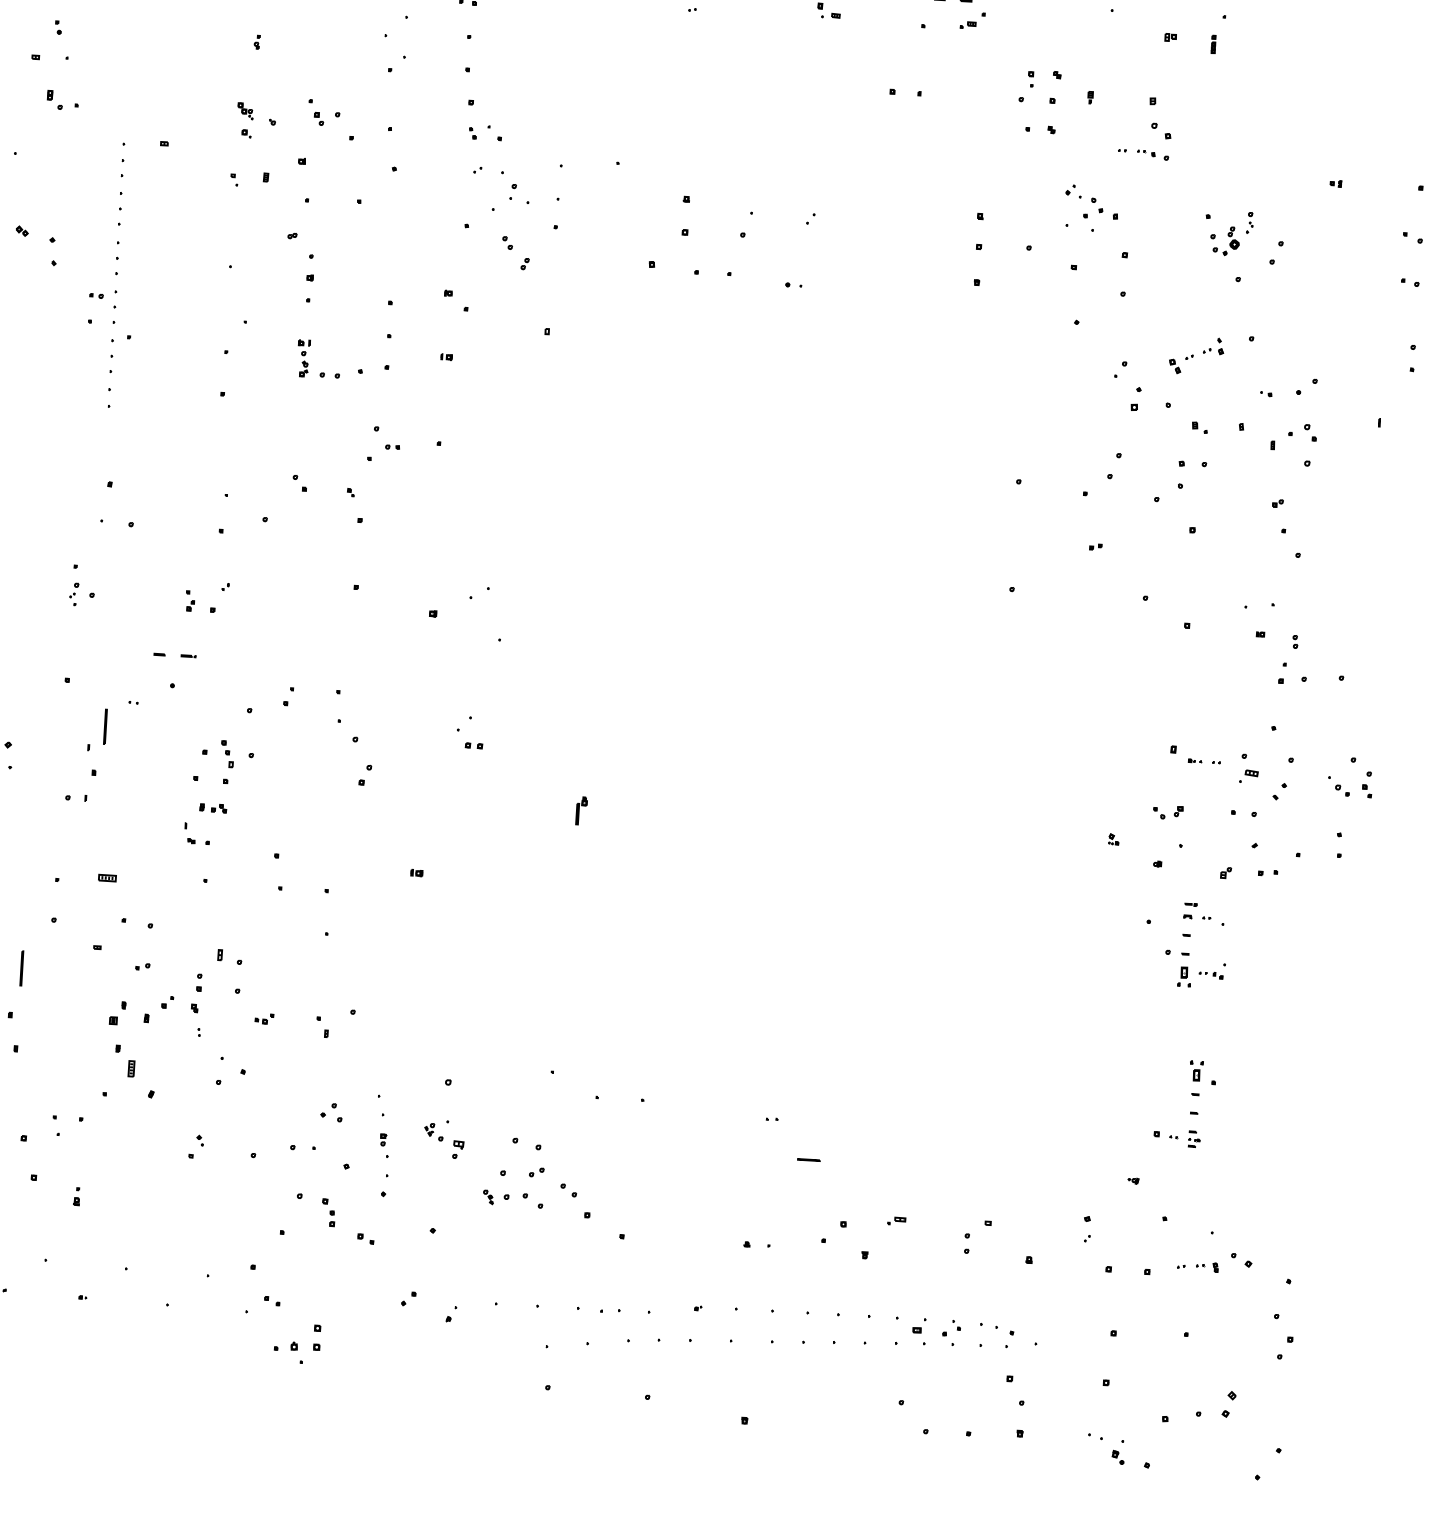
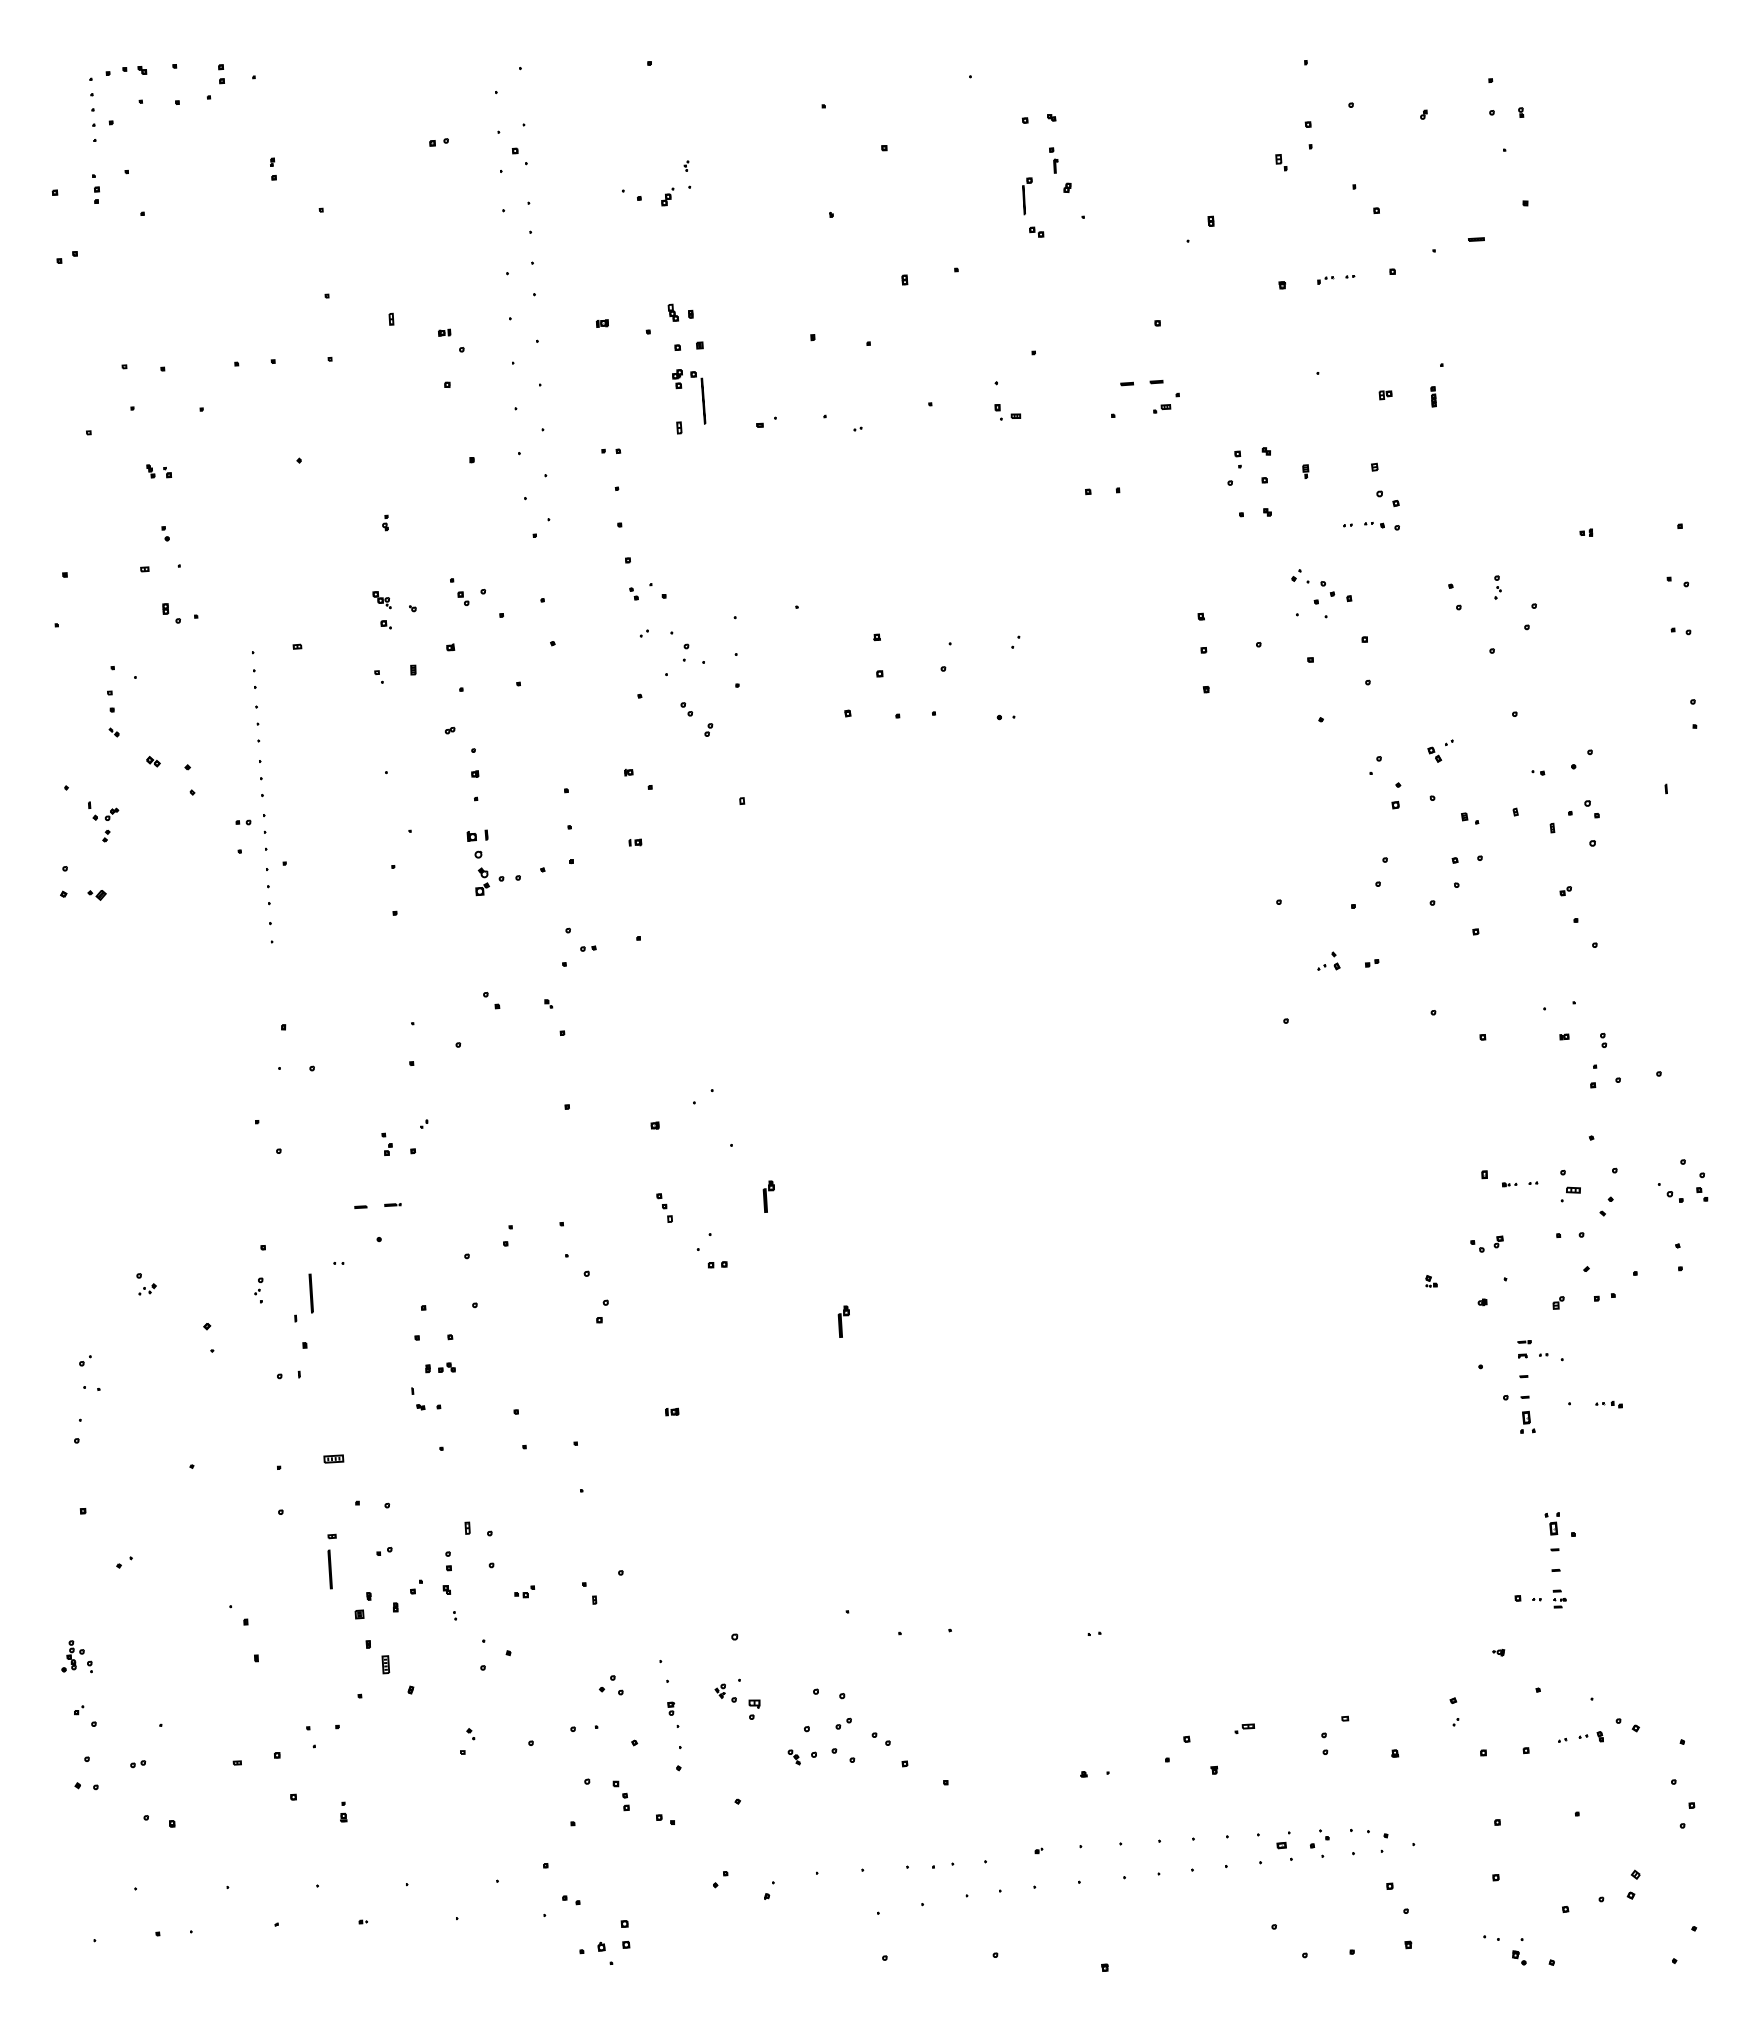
part: (1226, 240) -> (1474, 609), removed
part: (1213, 345) -> (1328, 960), moved
part: (302, 358) -> (477, 863), size x1.6
part: (73, 594) -> (258, 1290), moved
part: (527, 690) -> (768, 1196), added
part: (227, 753) -> (664, 1207), moved
line: (21, 968) -> (329, 1569), moved
part: (1210, 974) -> (1608, 1404), moved
line: (809, 1160) -> (1140, 1673), removed

